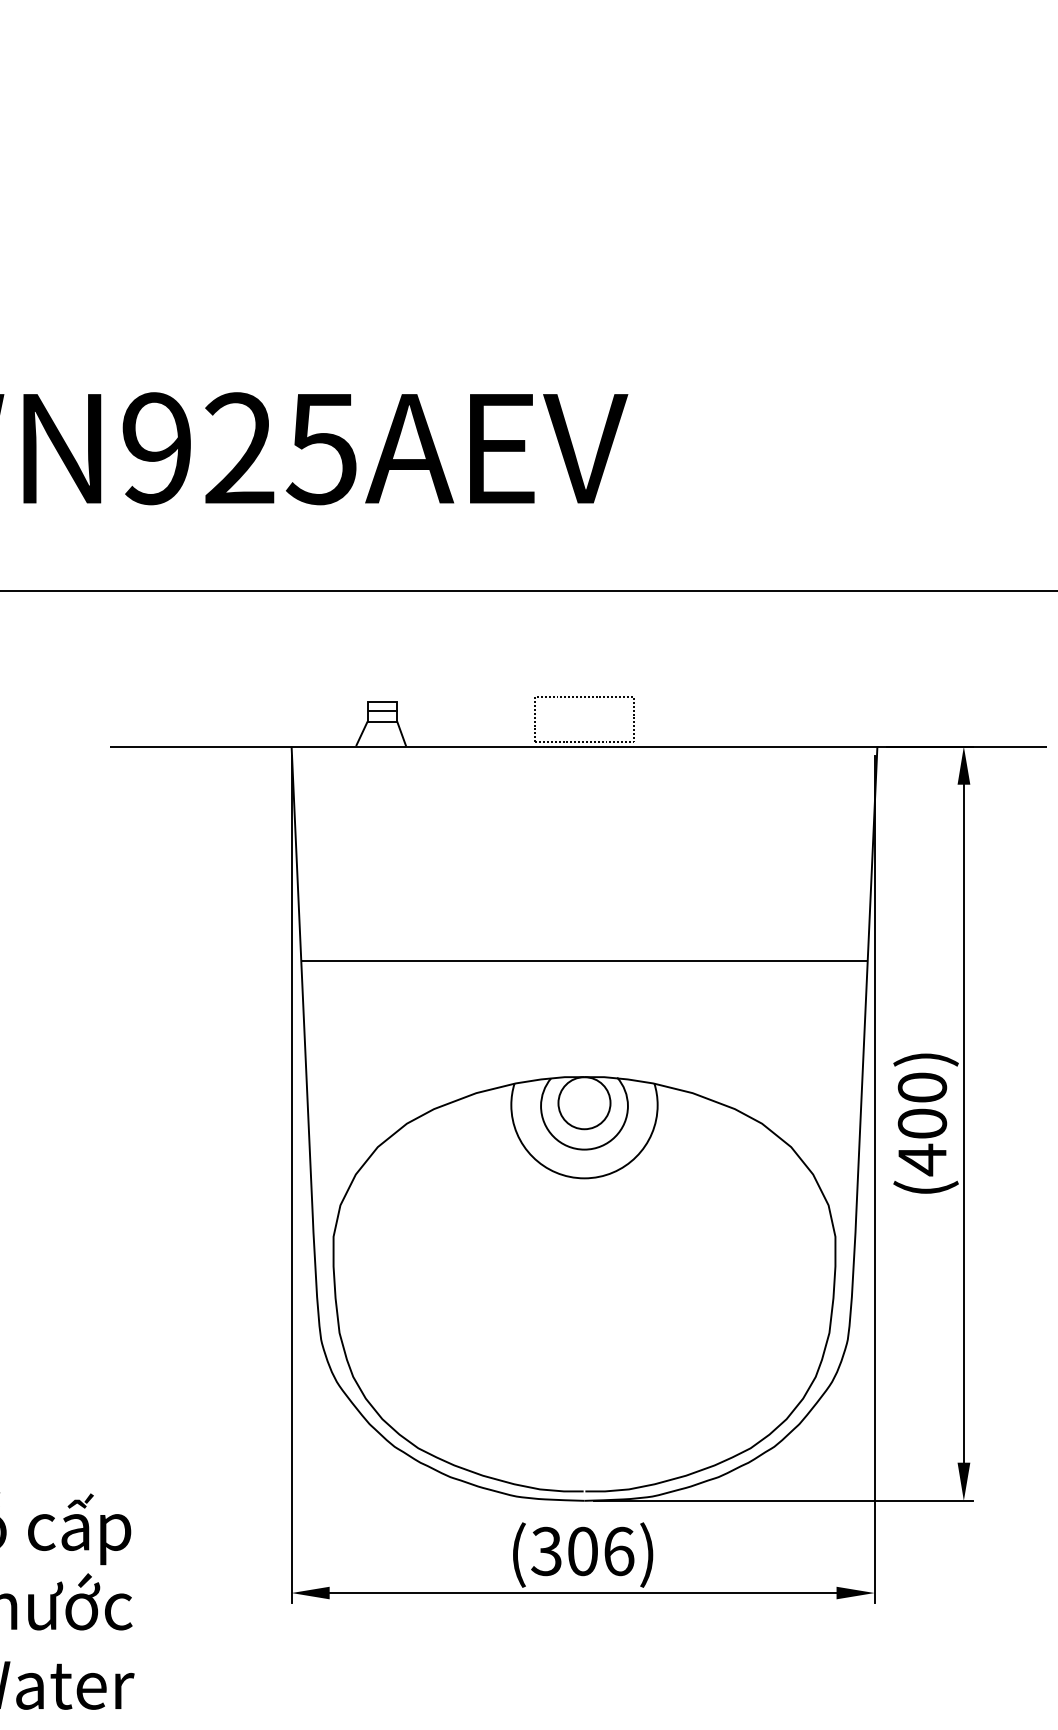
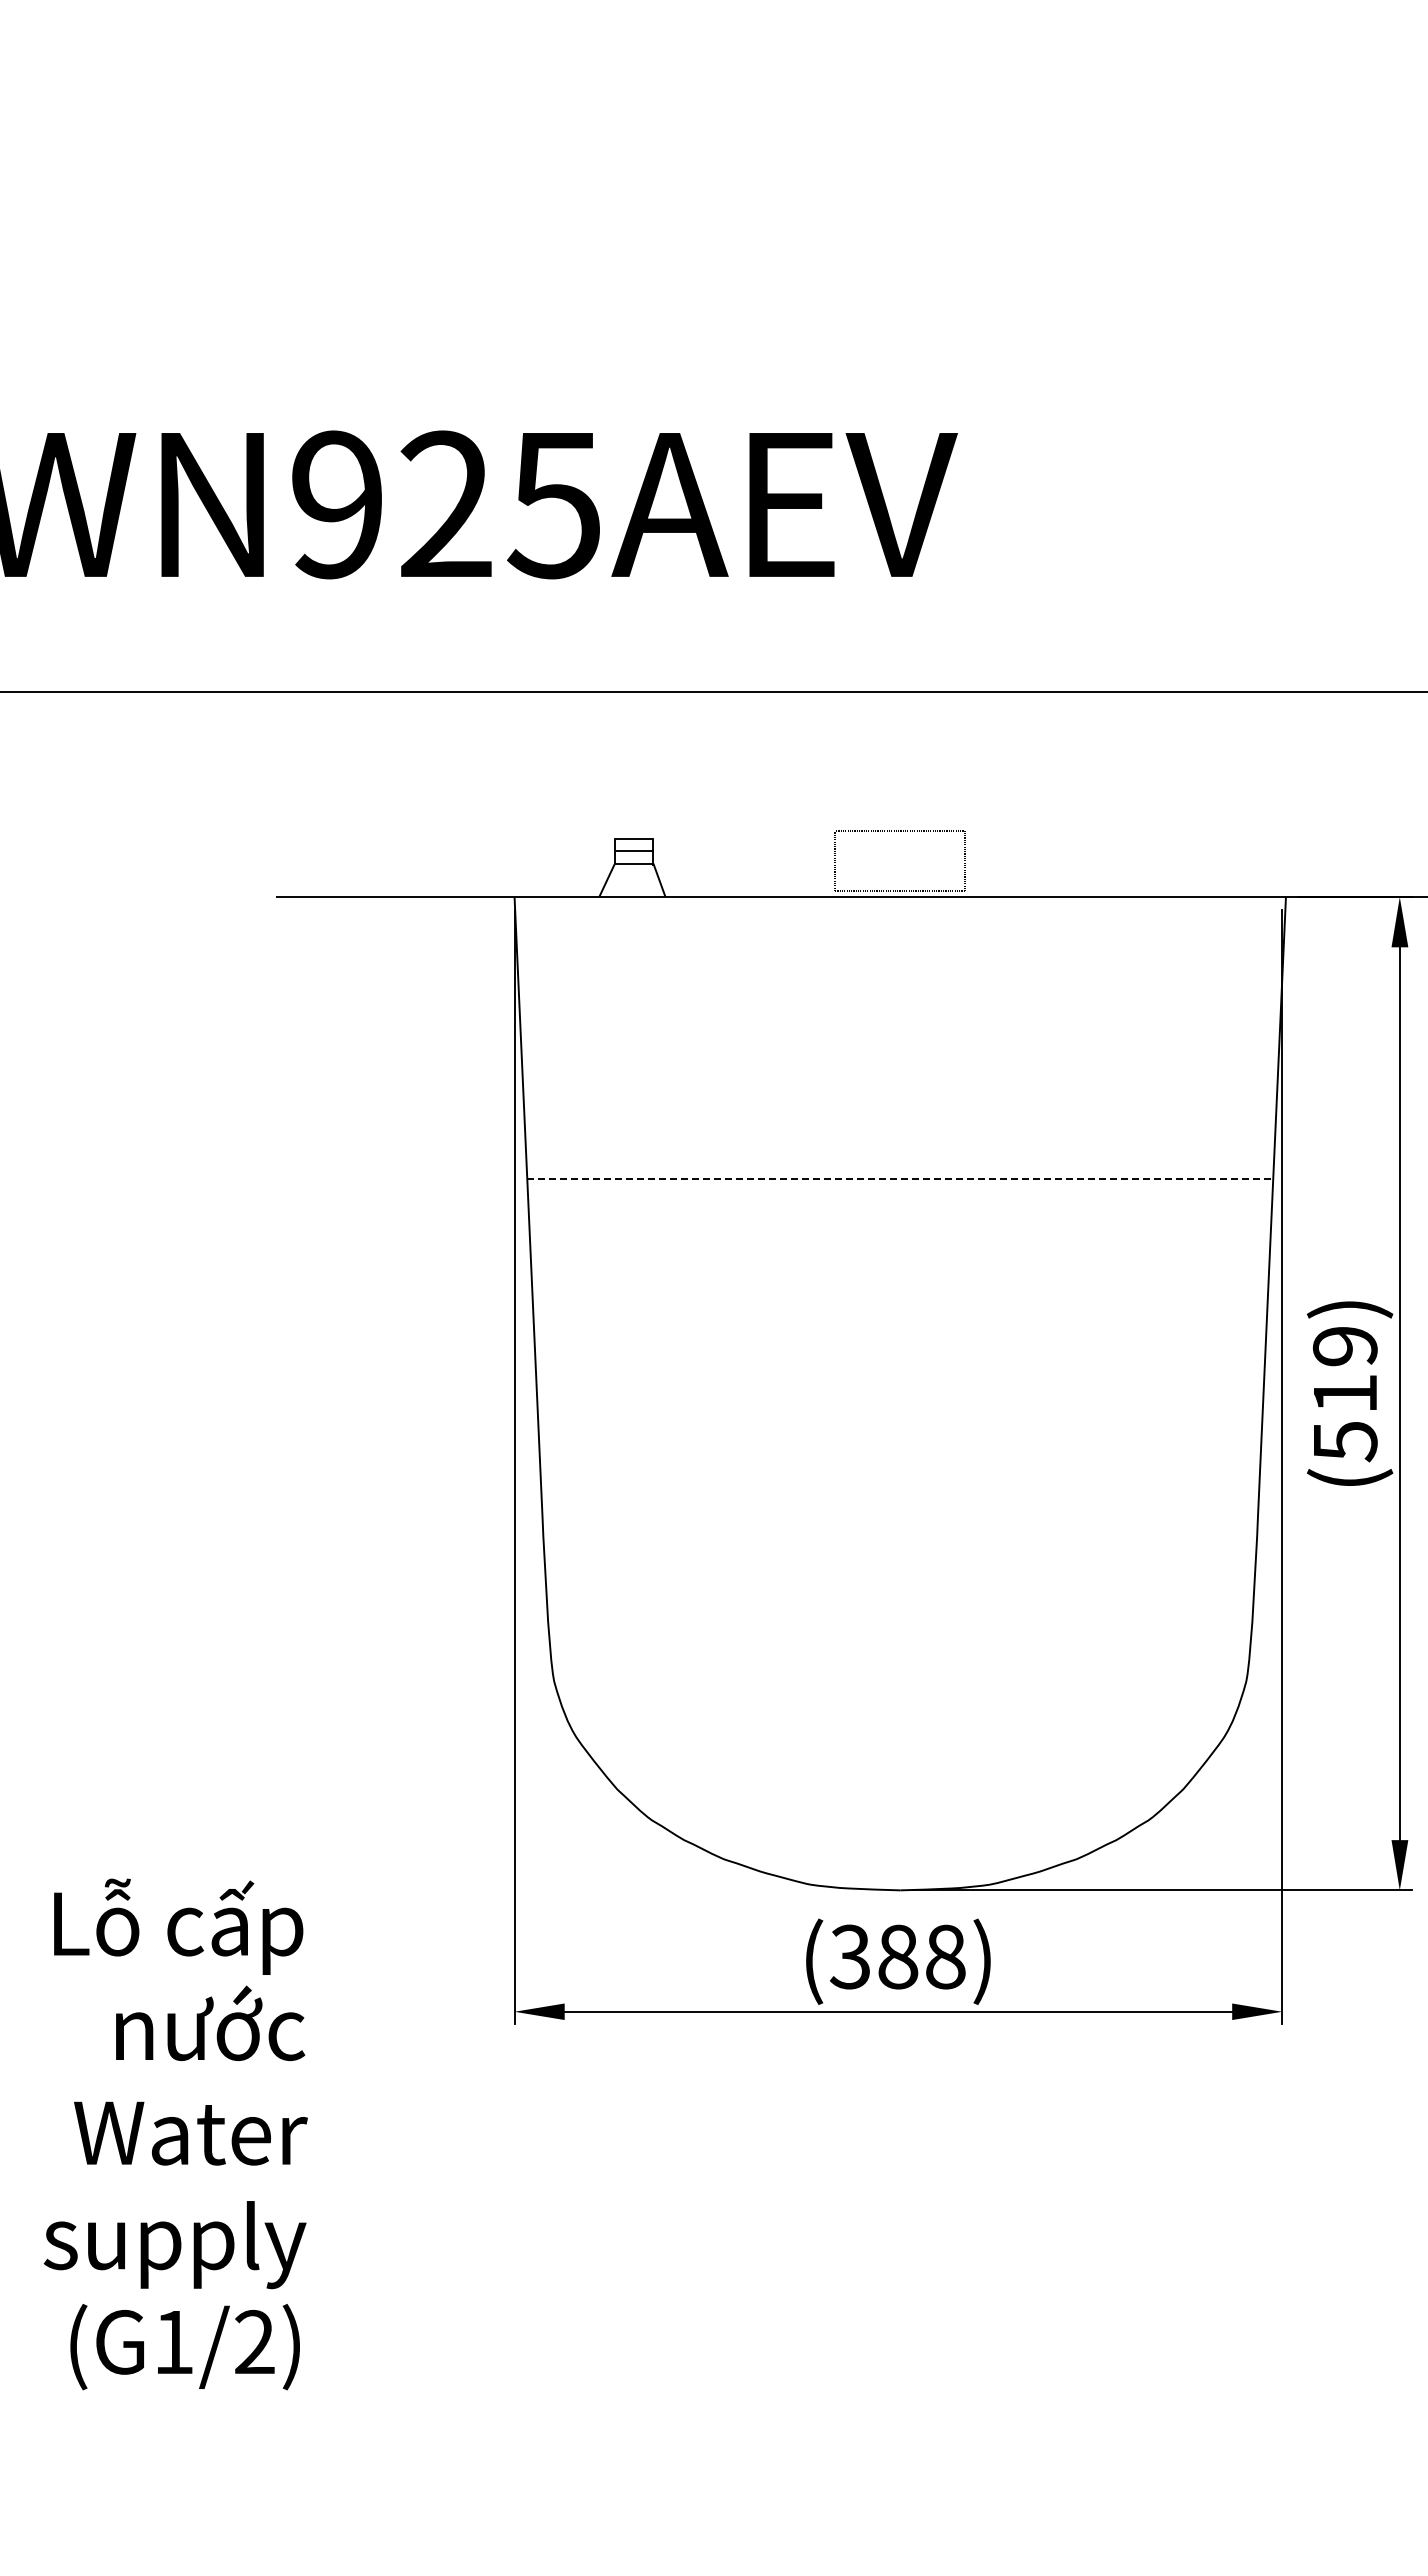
line: (584, 961) -> (900, 1179), solid -> dashed
text: (921, 1124) -> (1344, 1394), (400) -> (519)
part: (583, 1178) -> (899, 1466), removed
text: (600, 1551) -> (921, 1956), (306) -> (388)

